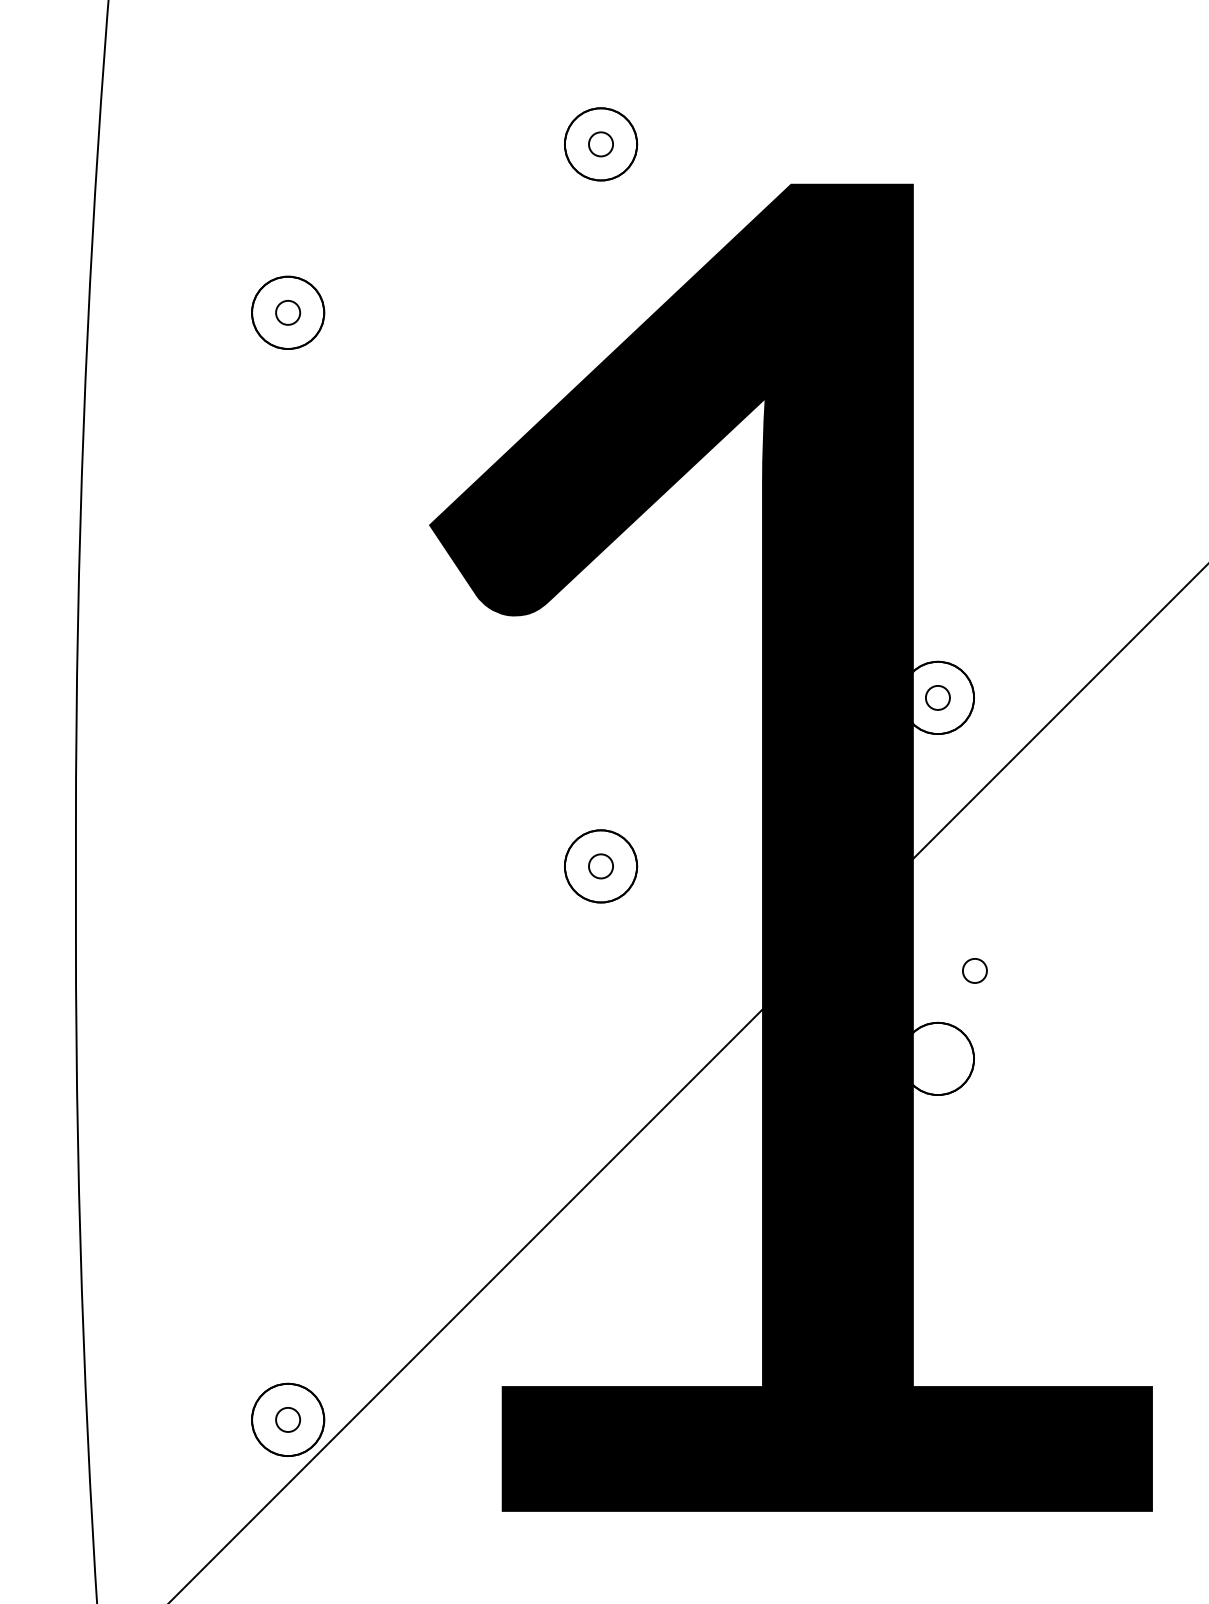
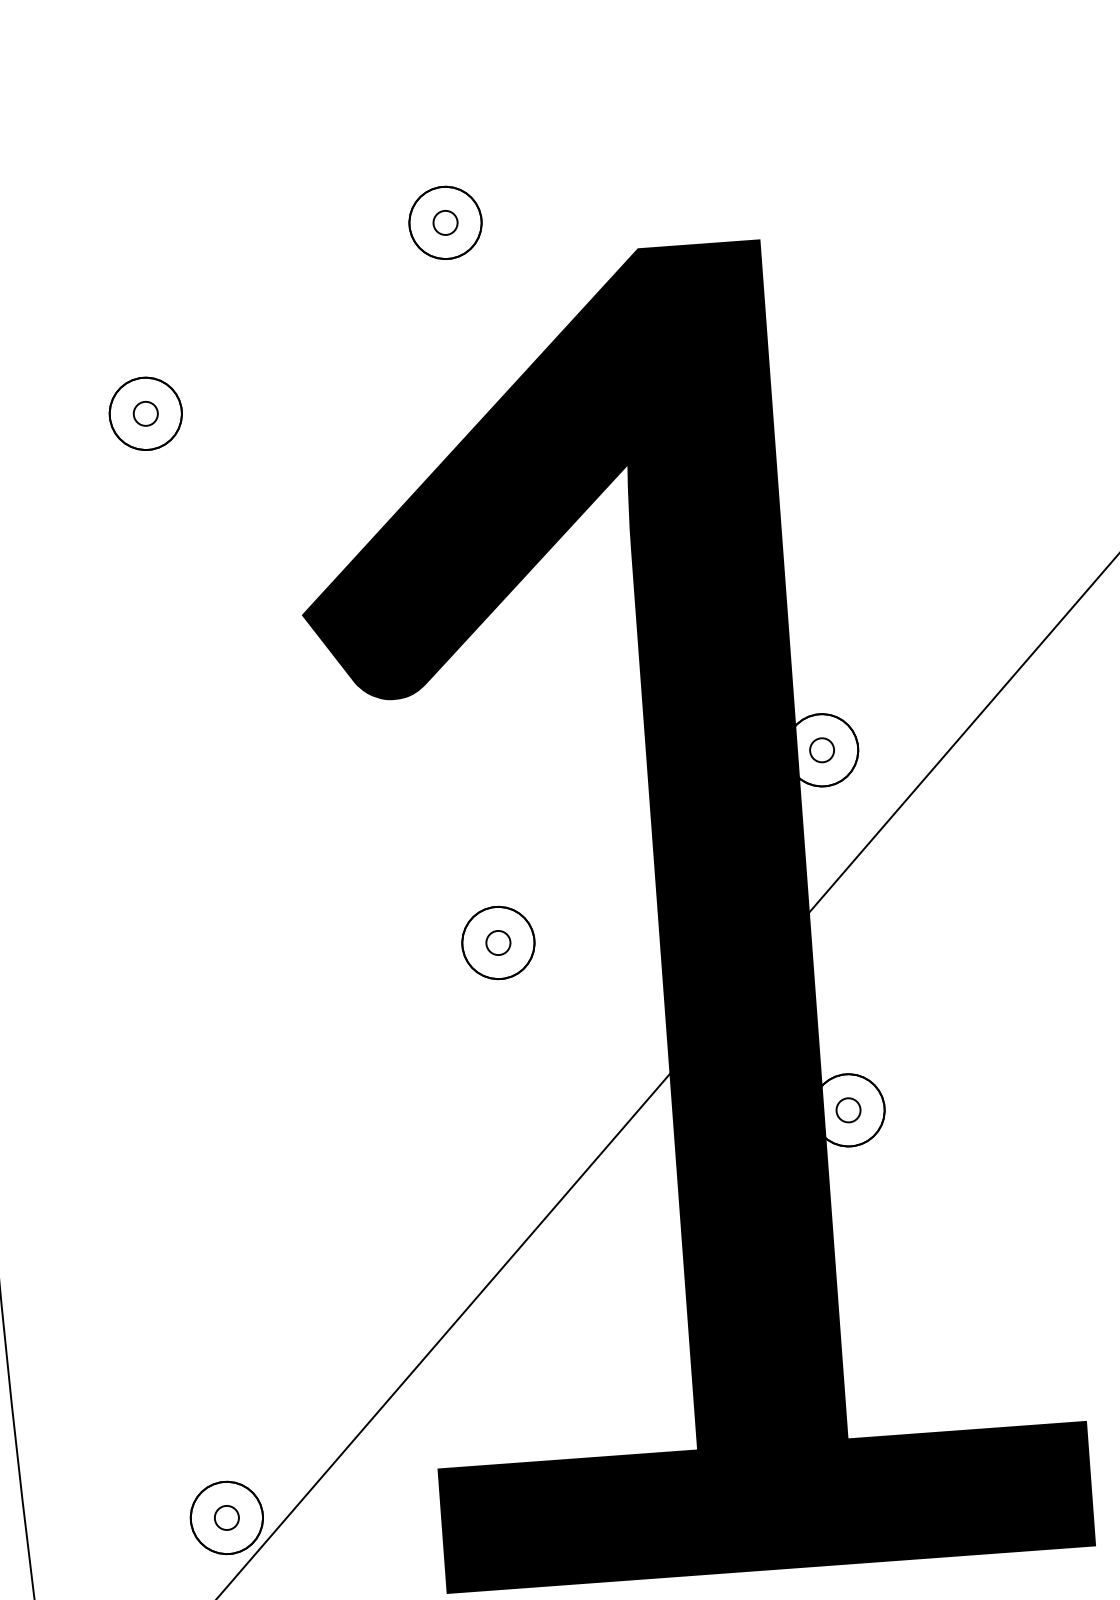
part: (974, 970) -> (848, 1109), moved

